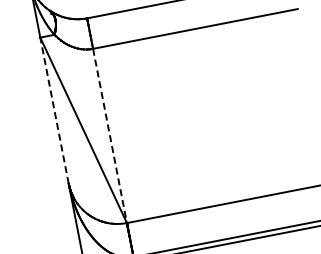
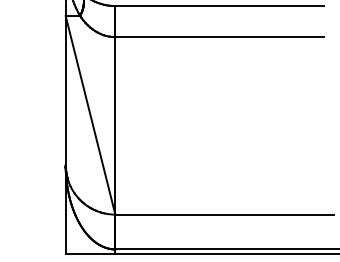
line: (54, 110) -> (65, 90), dashed -> solid
line: (110, 135) -> (115, 125), dashed -> solid

